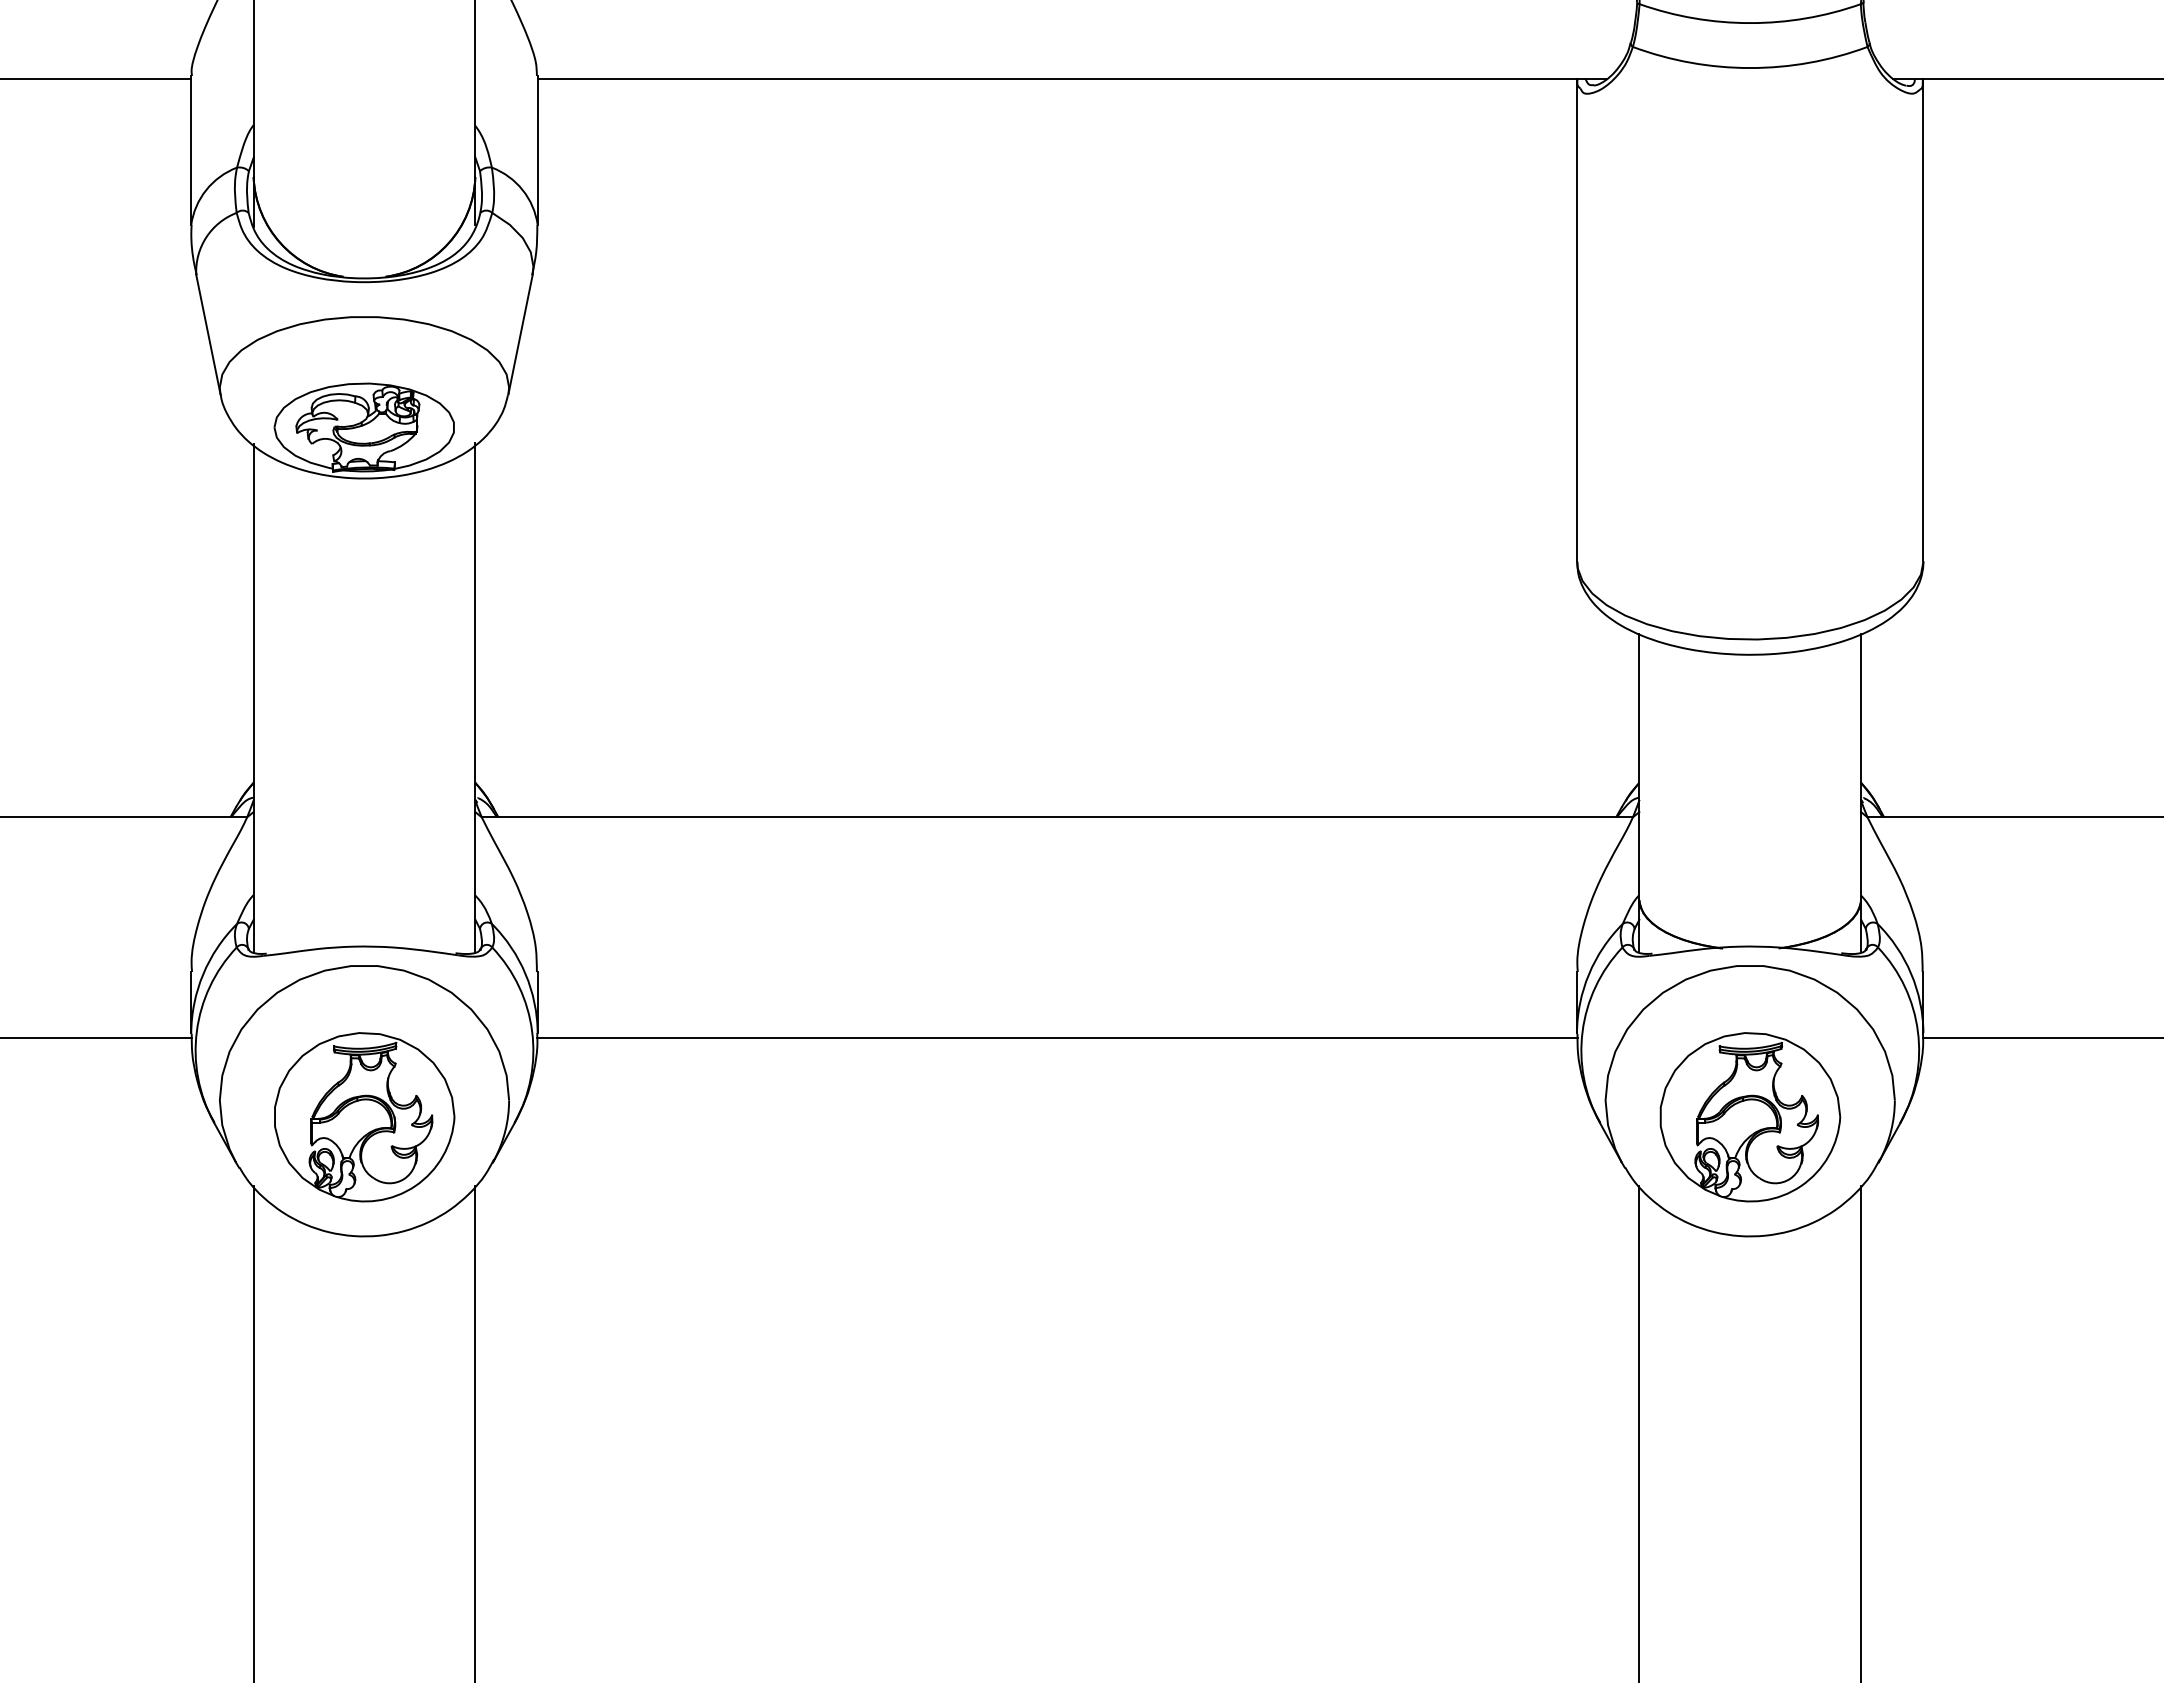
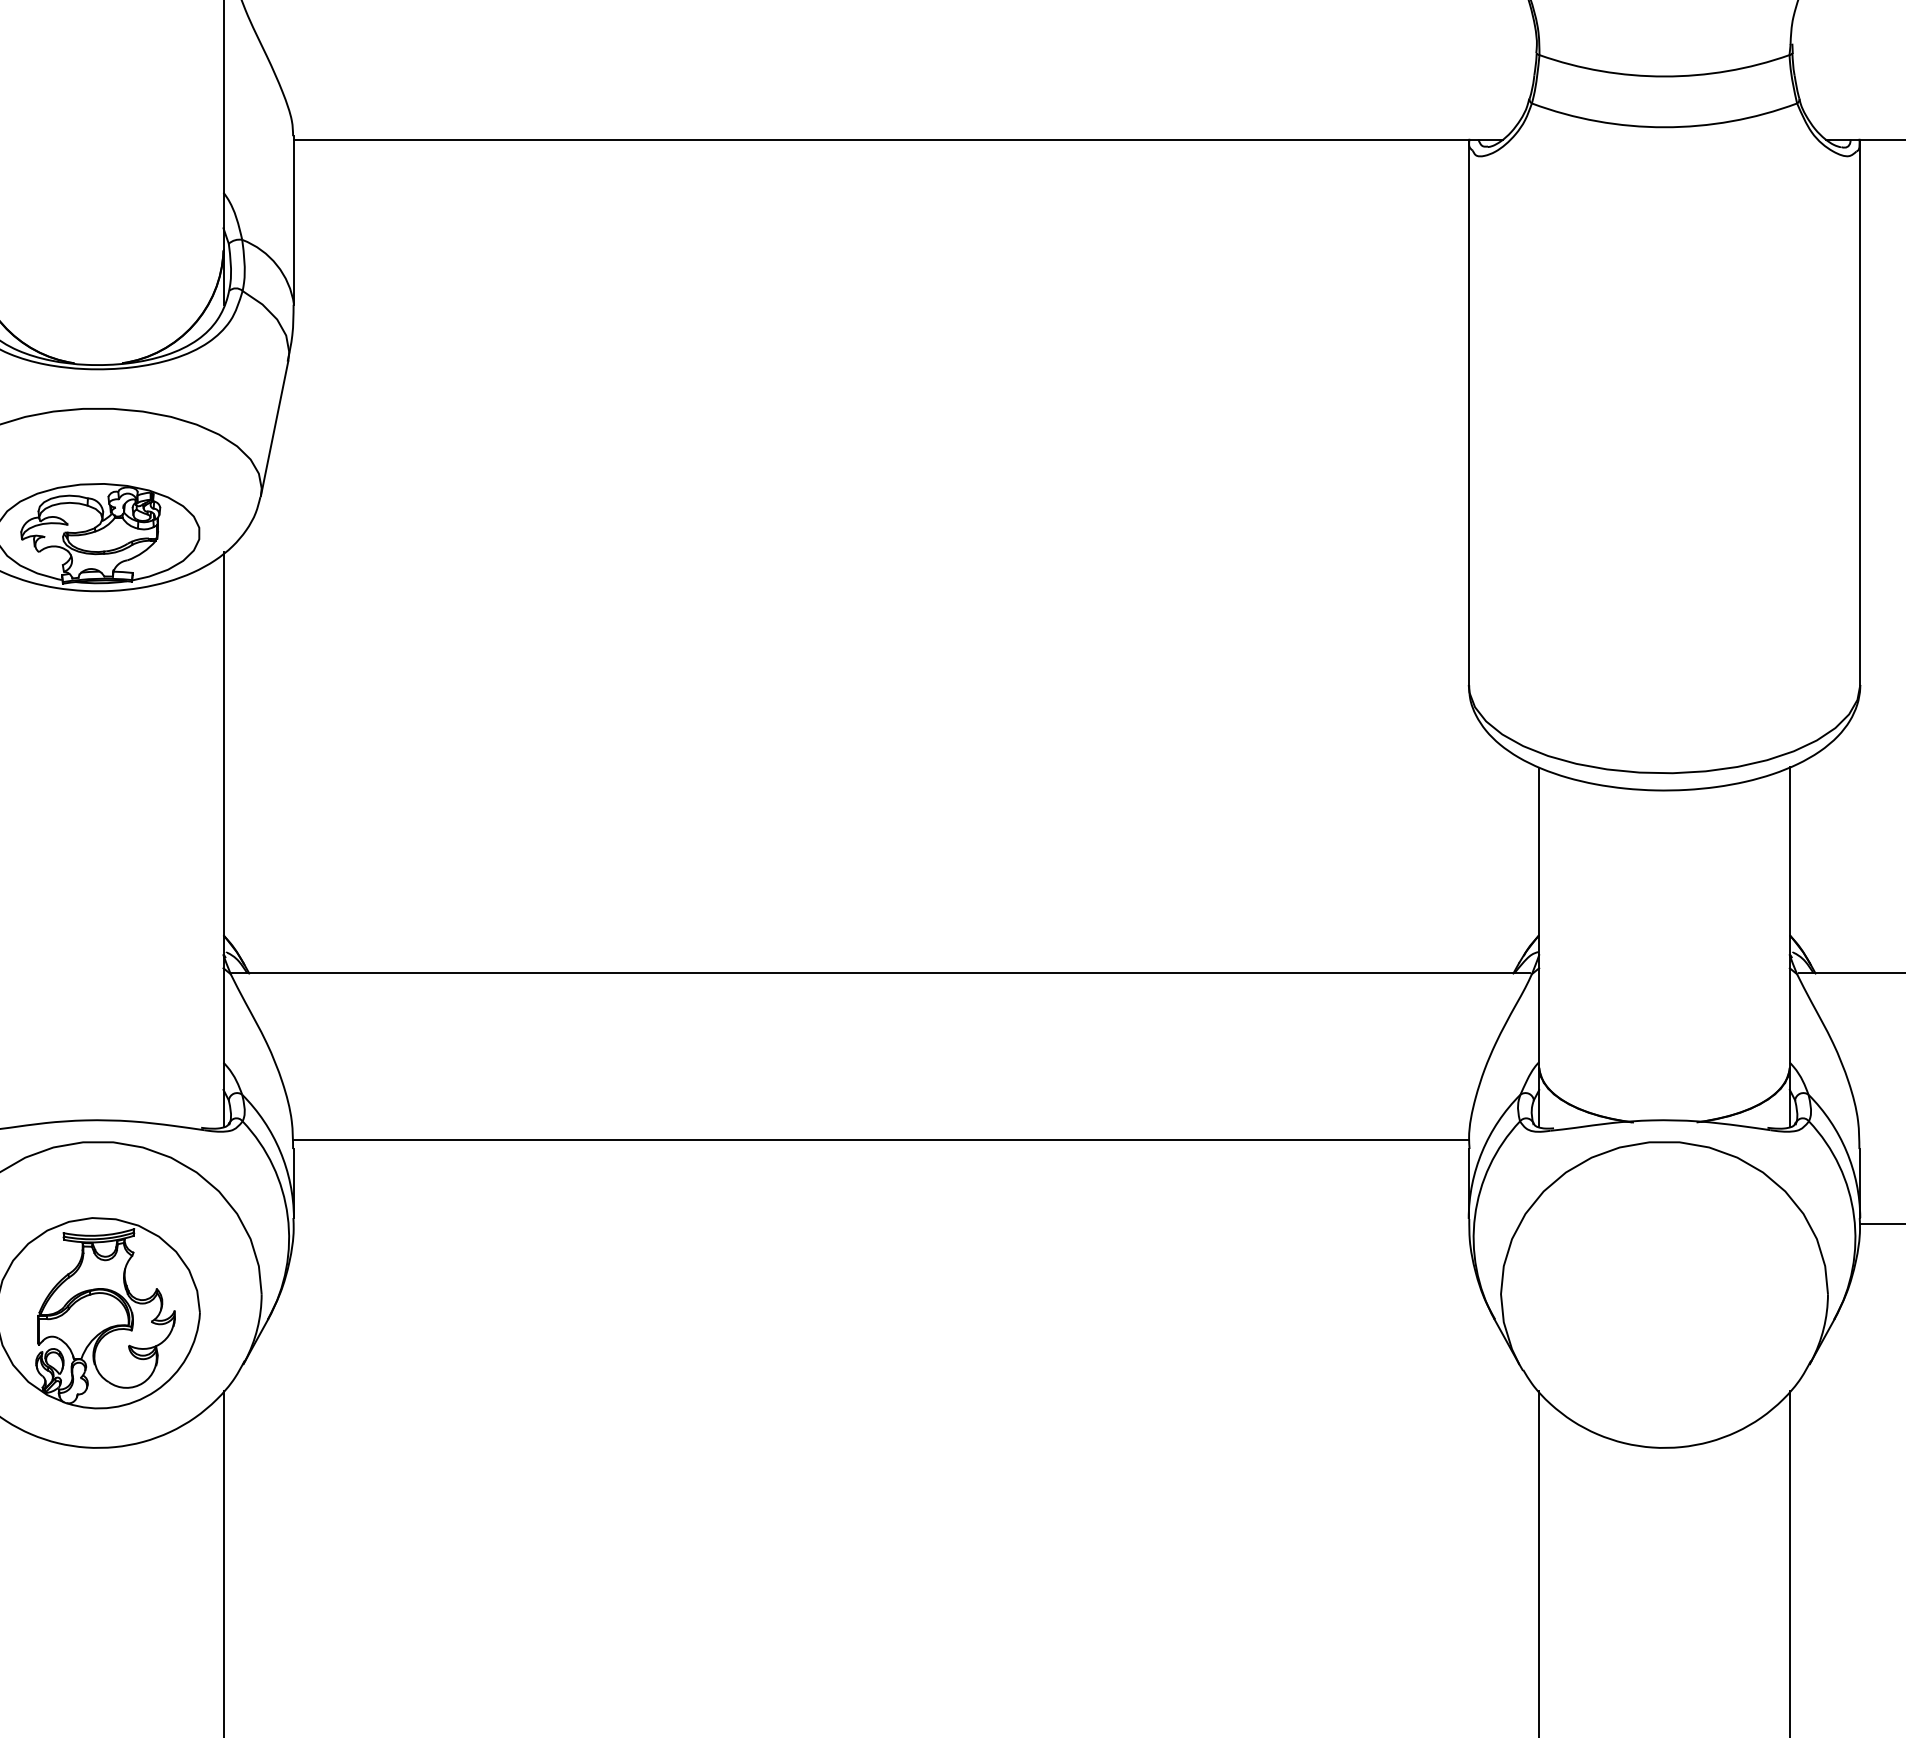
line: (1057, 1038) -> (881, 1140), moved
part: (1750, 1117) -> (1664, 1313), removed

